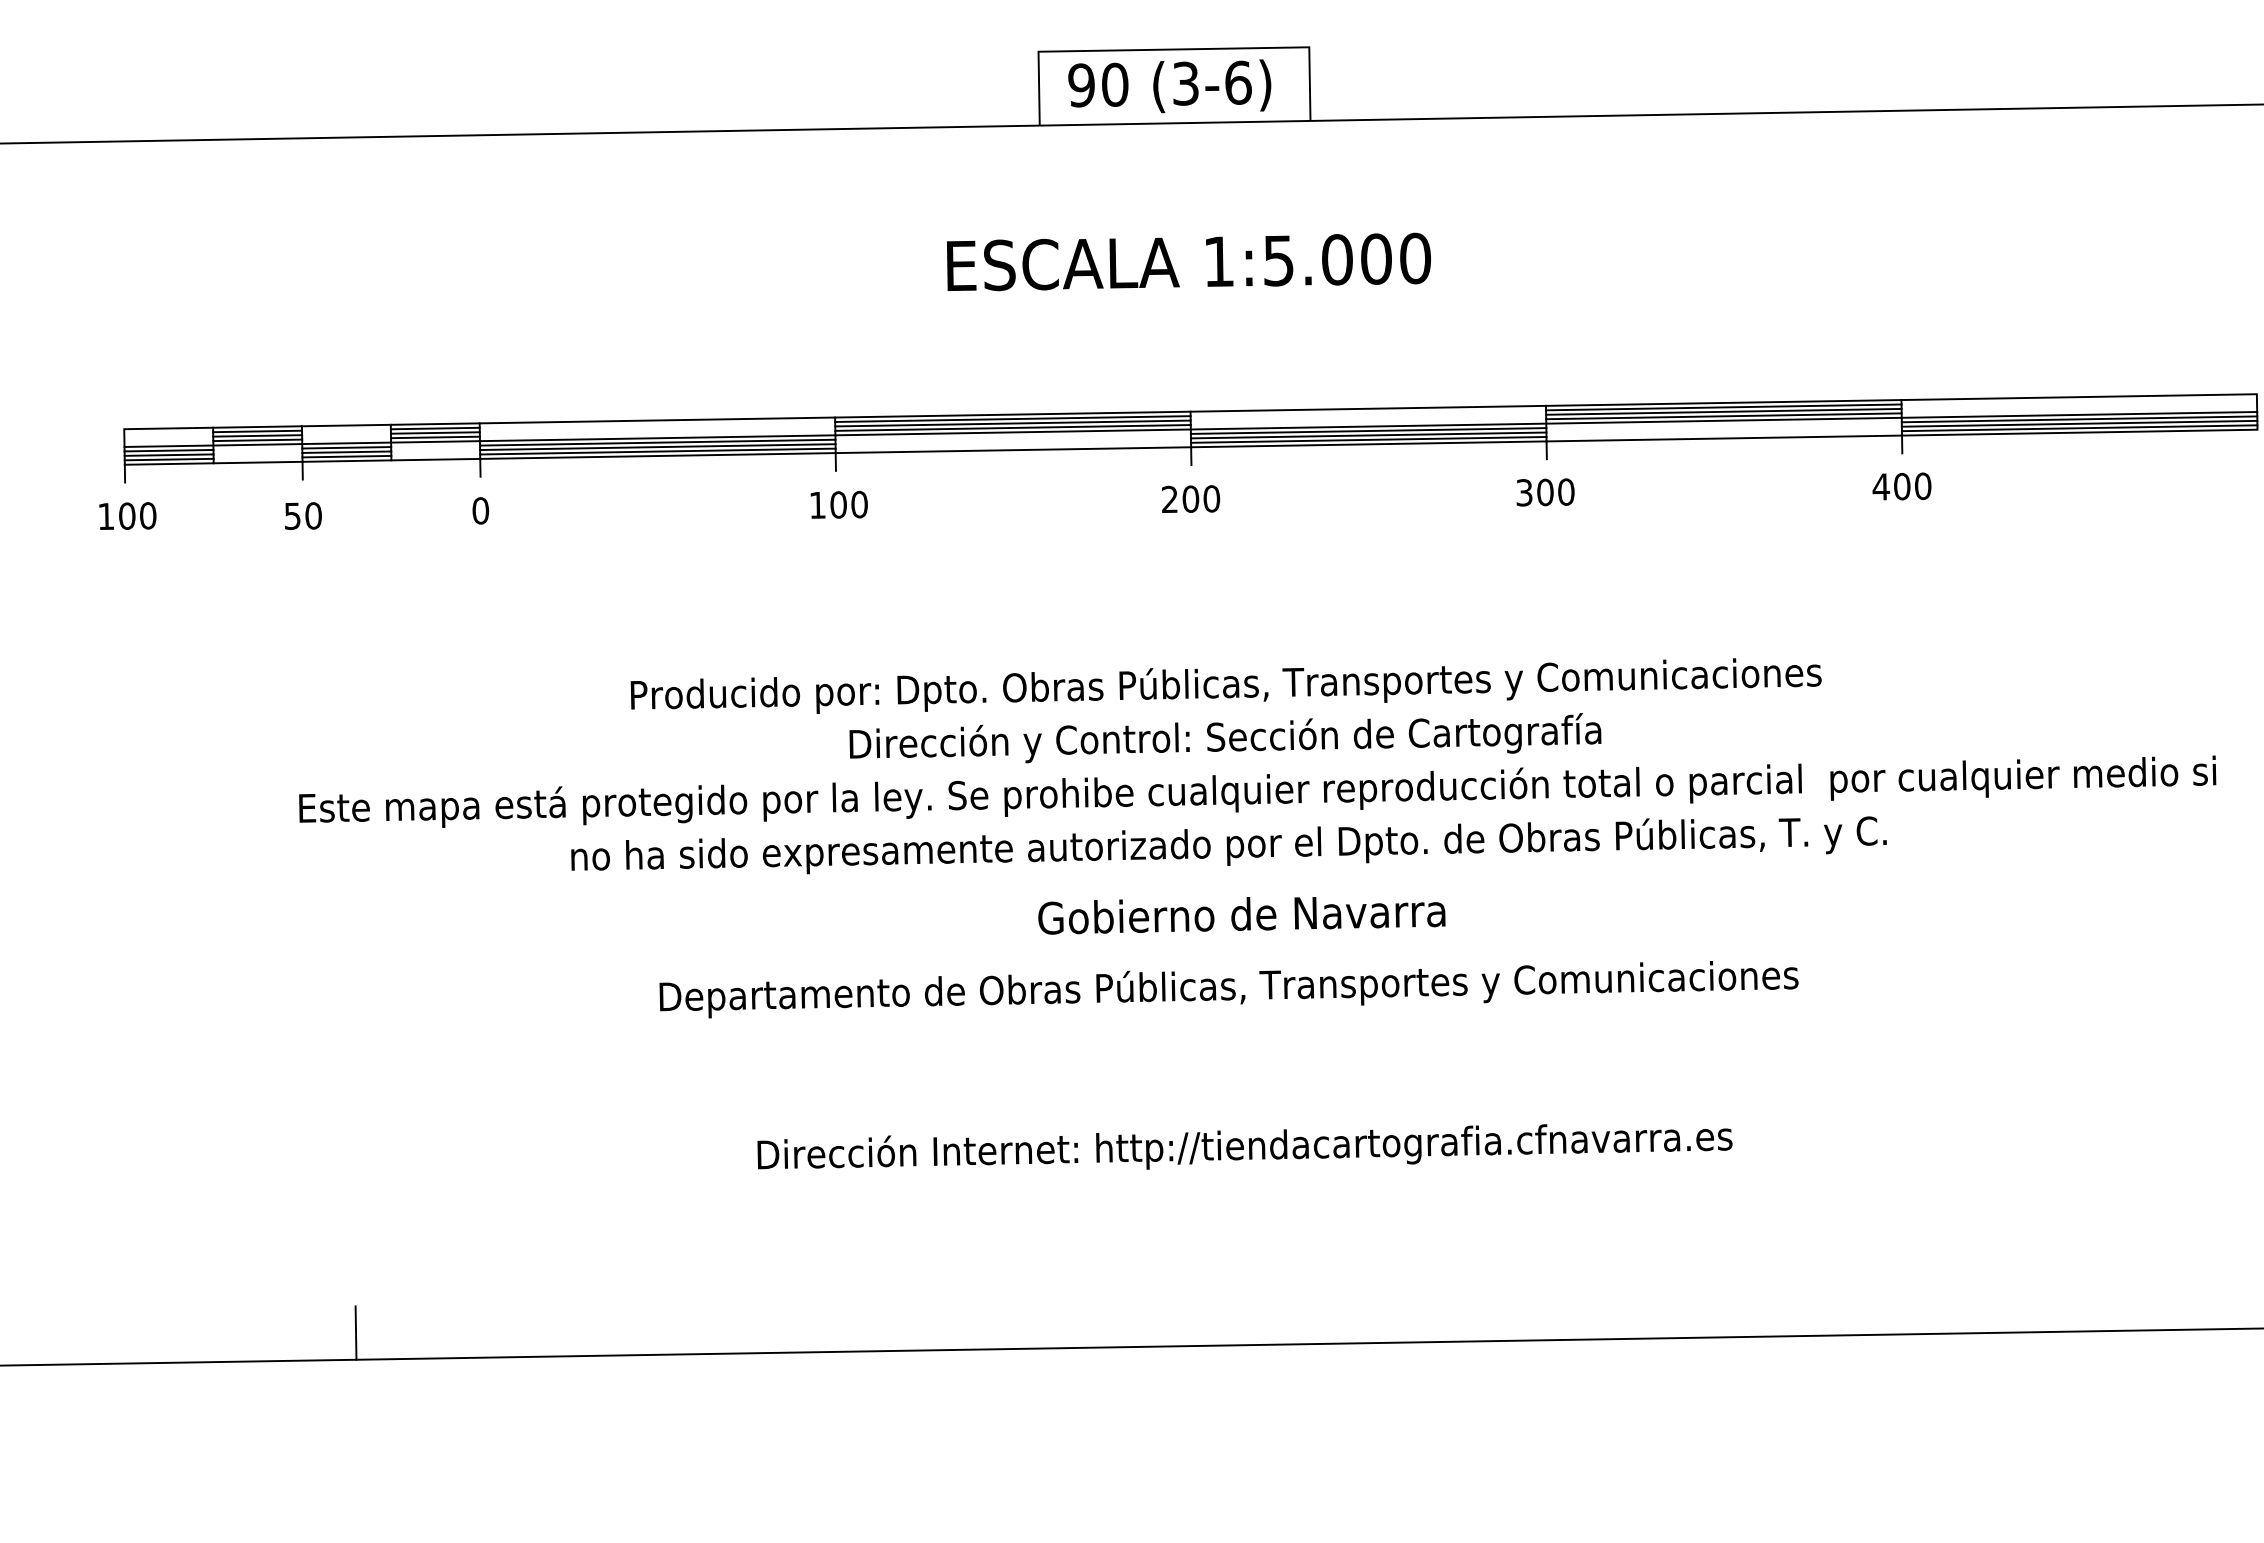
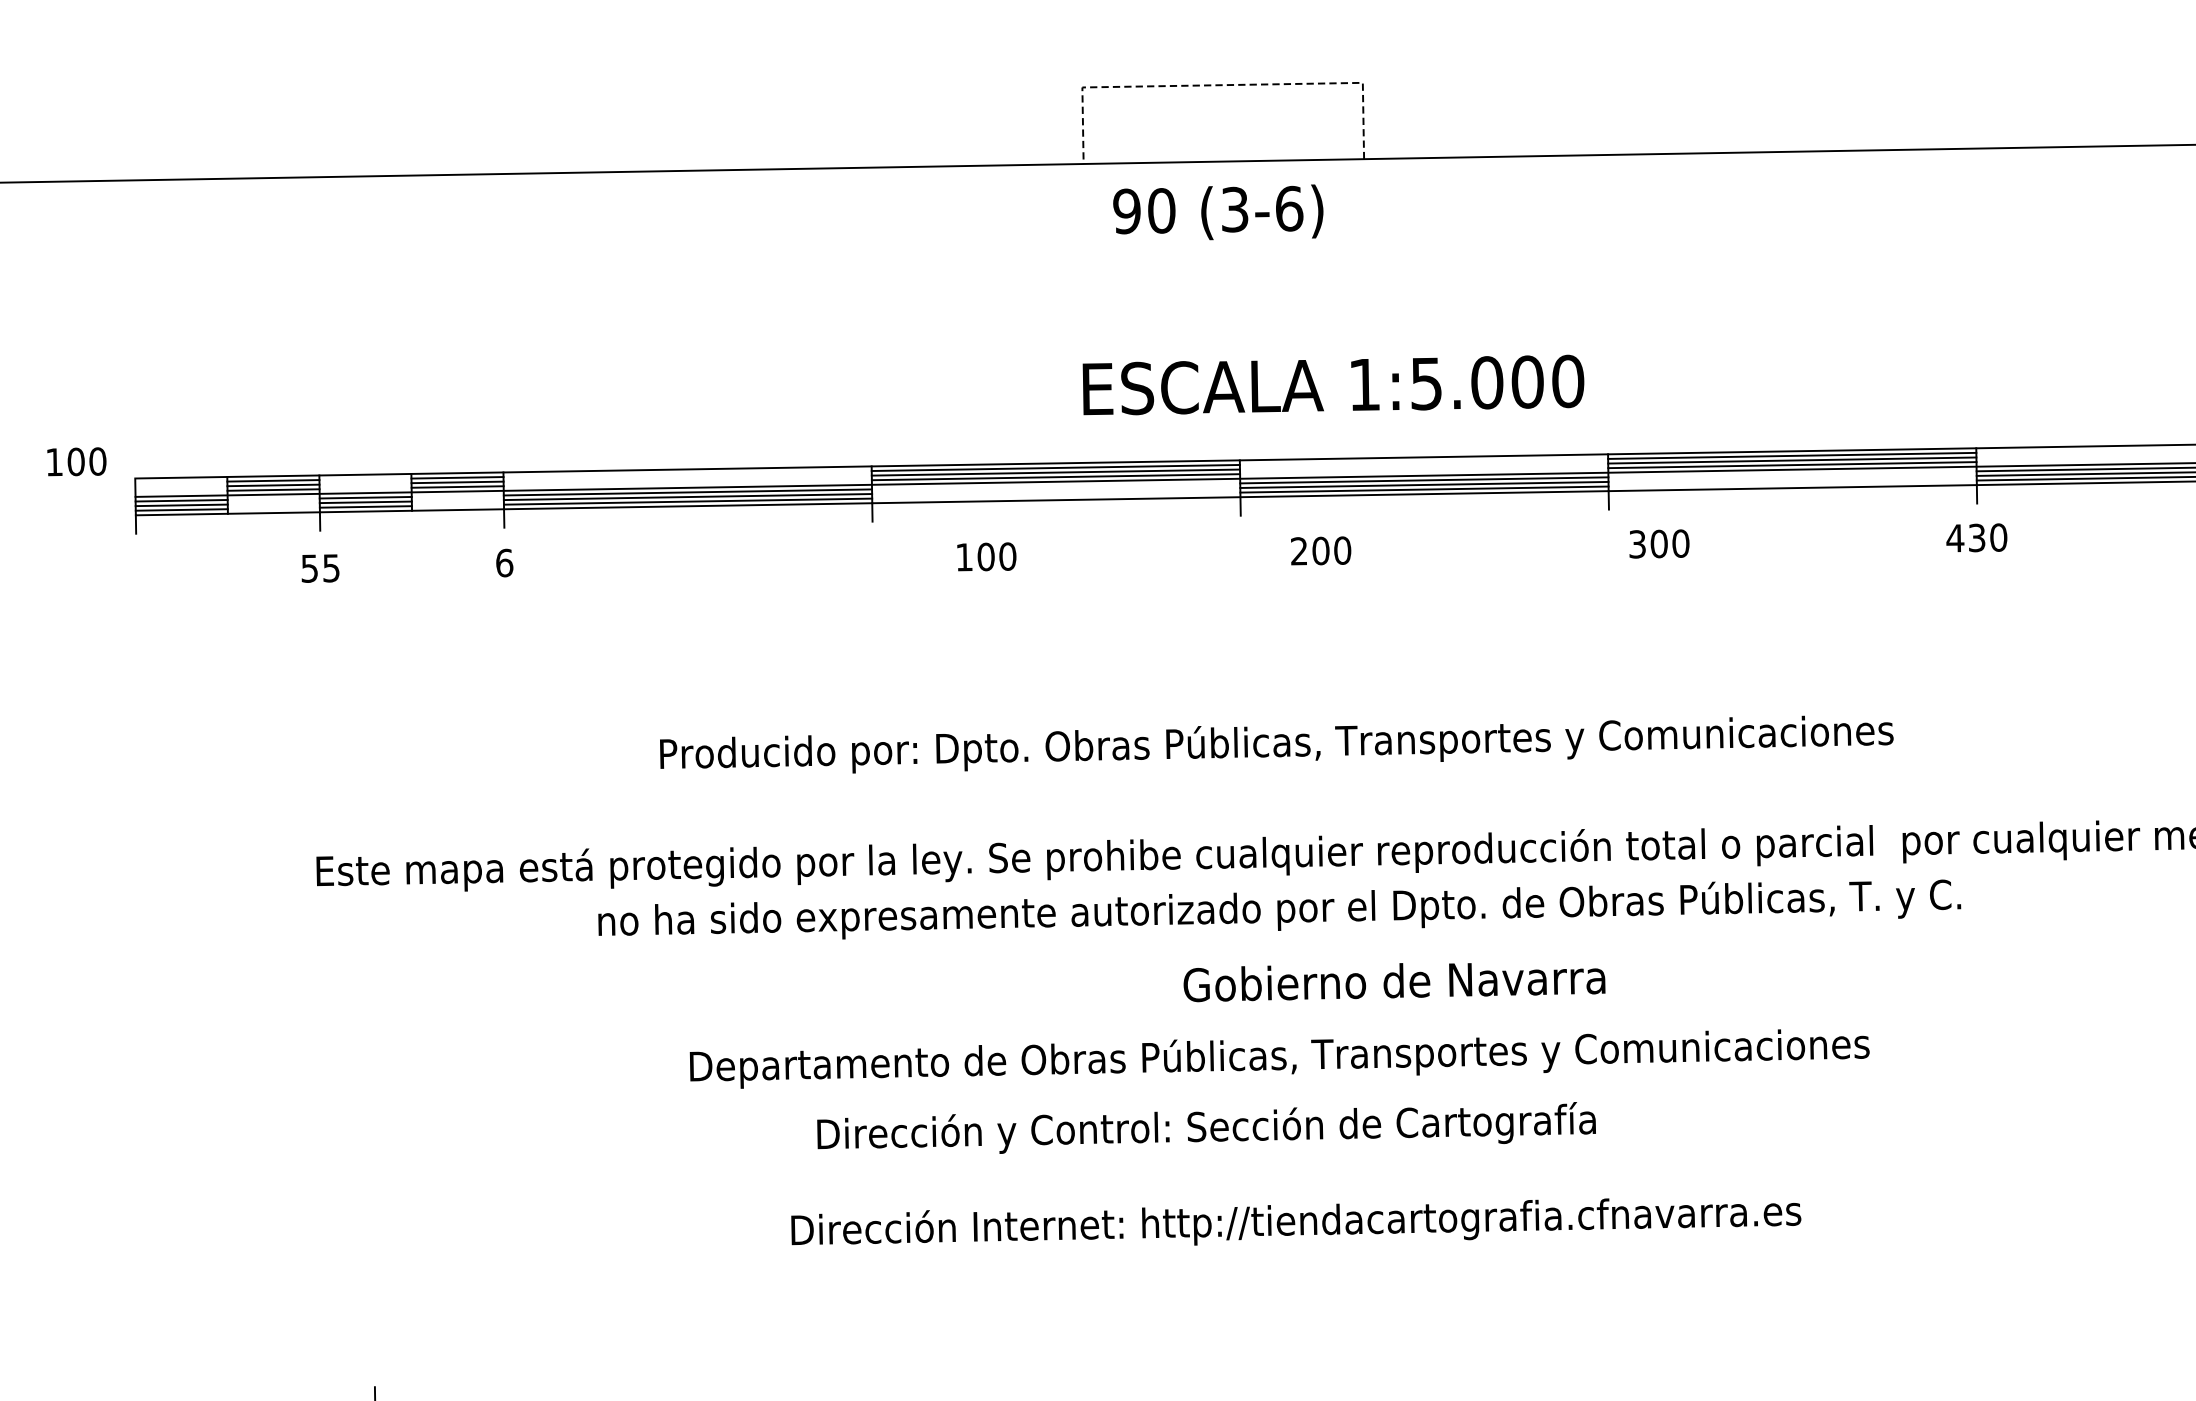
line: (1173, 49) -> (1222, 85), solid -> dashed
text: (1169, 86) -> (1218, 212), moved
text: (1188, 261) -> (1333, 384), moved
text: (1902, 486) -> (1977, 537), 400 -> 430
text: (1545, 492) -> (1659, 544), moved
text: (1191, 498) -> (1321, 550), moved
text: (838, 504) -> (985, 556), moved
text: (480, 510) -> (504, 562), 0 -> 6
text: (127, 515) -> (76, 461), moved
text: (313, 515) -> (331, 567), 50 -> 55
text: (1225, 738) -> (1206, 1128), moved
text: (1241, 915) -> (1394, 982), moved

